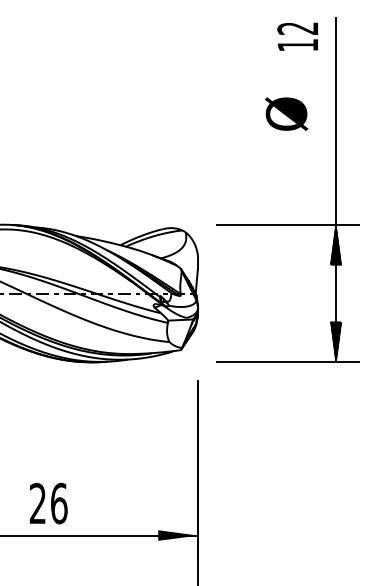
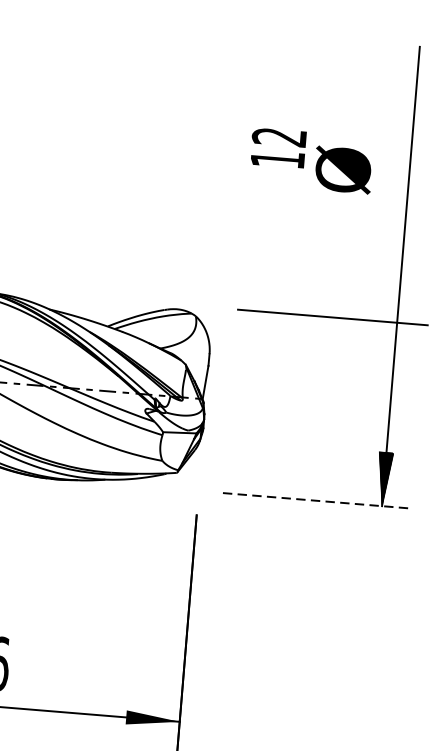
text: (297, 36) -> (278, 147), moved
hatch: (335, 244) -> (394, 349), removed
line: (288, 362) -> (318, 501), solid -> dashed

